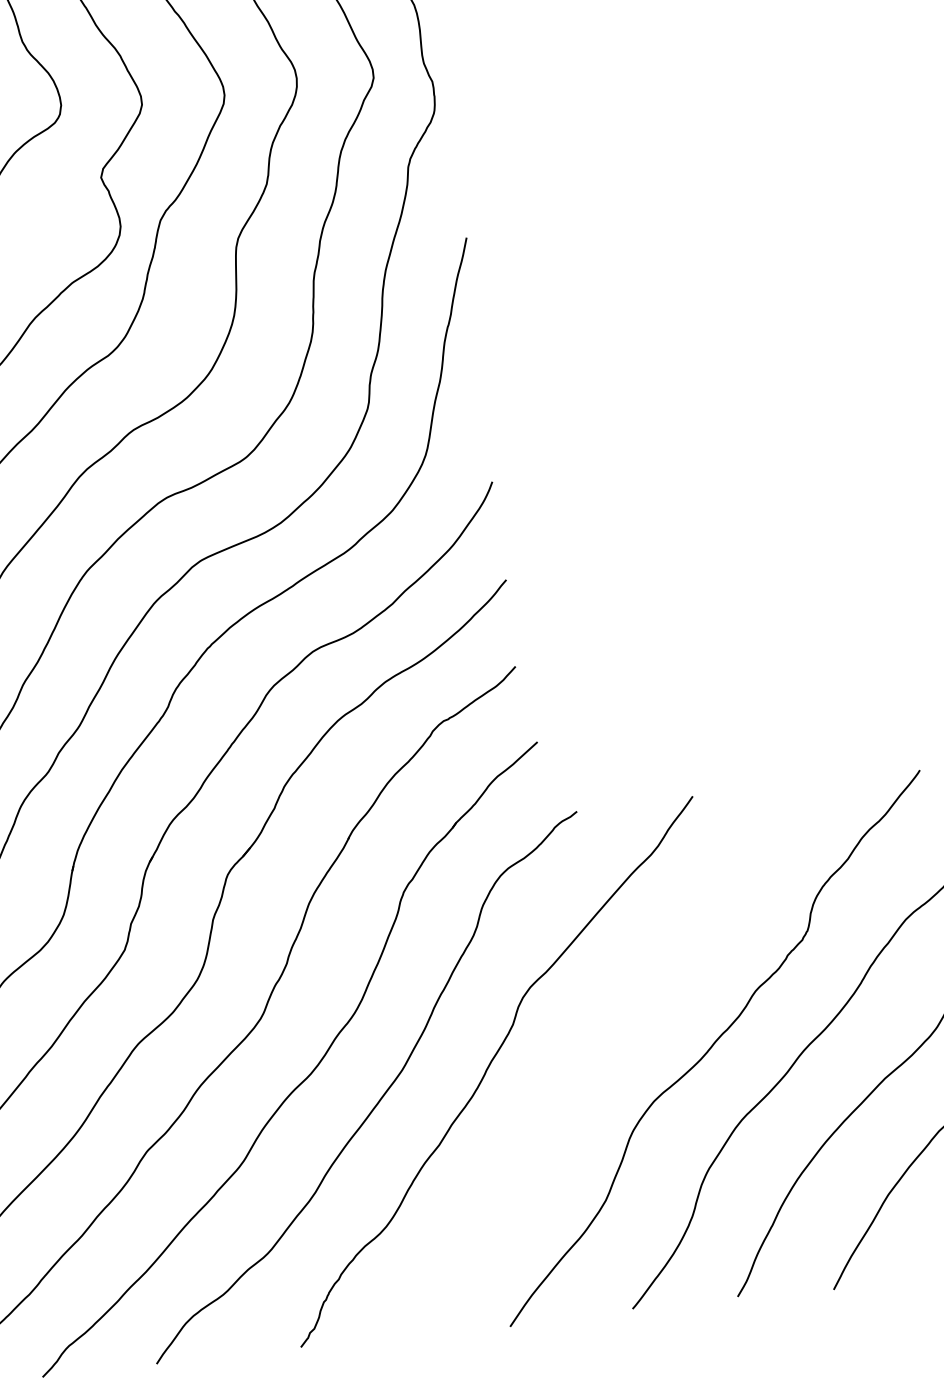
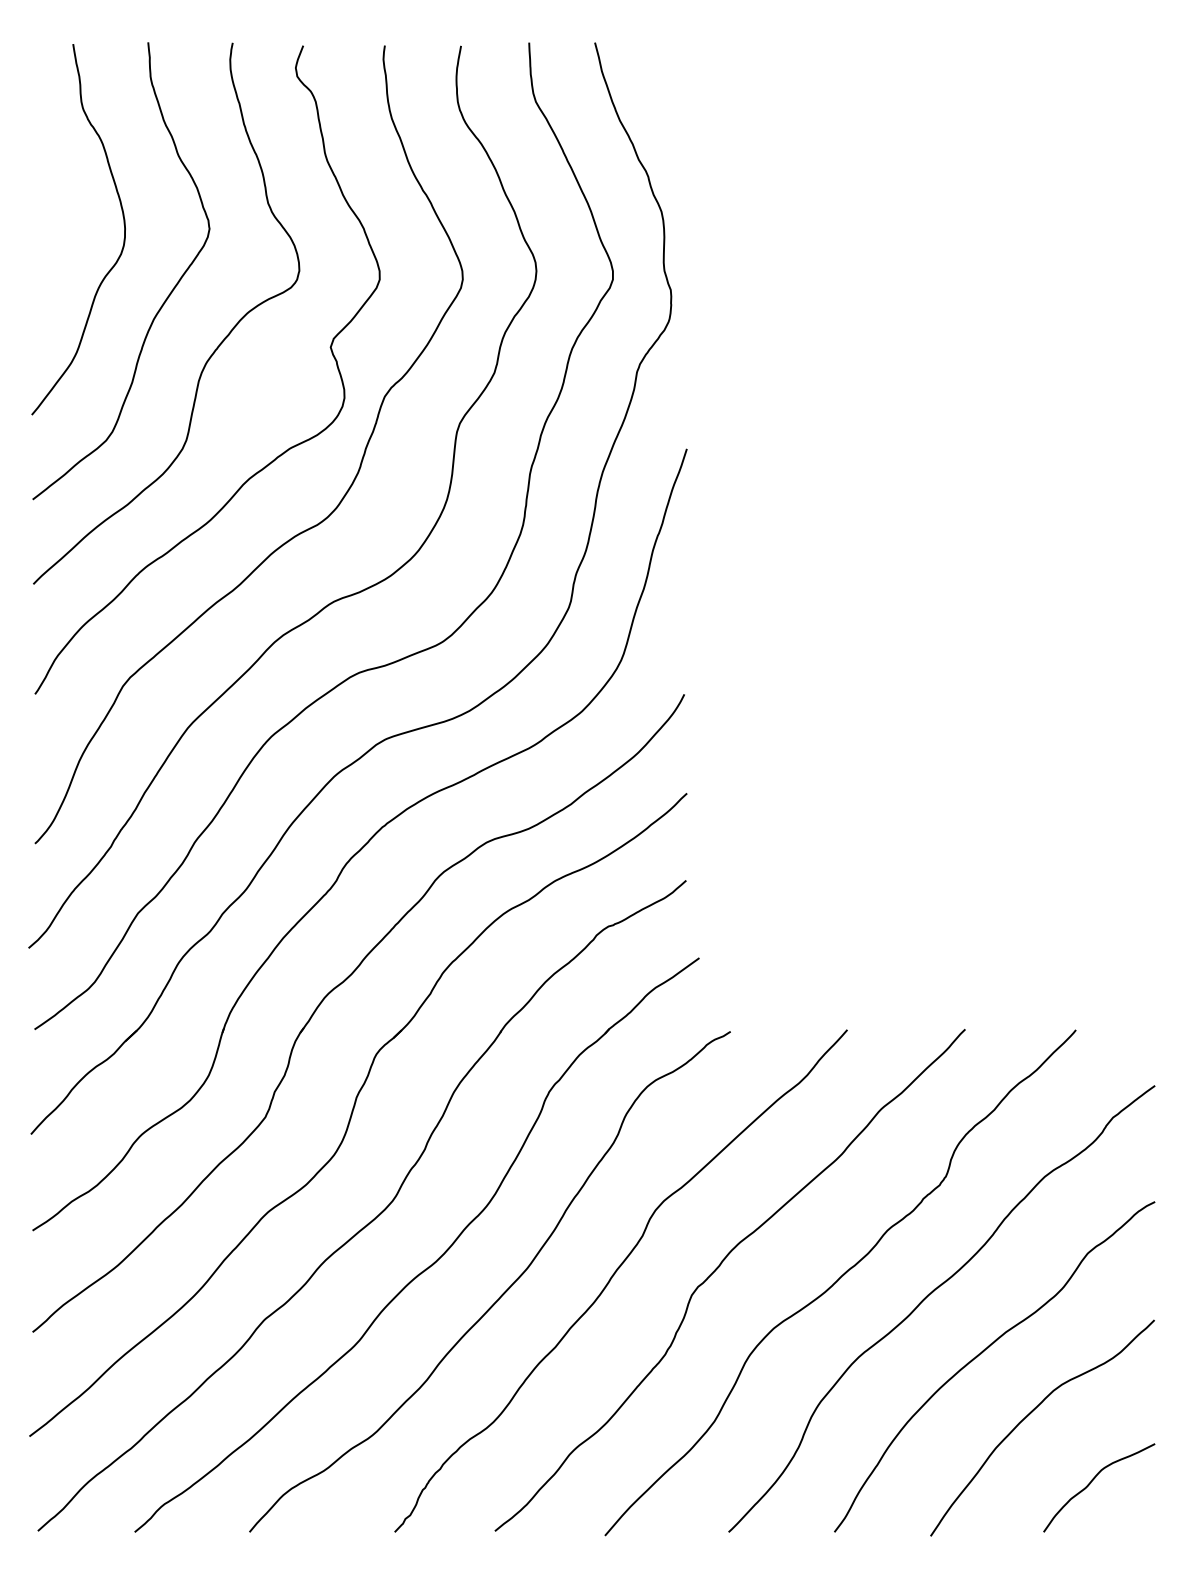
curve: (592, 1048) -> (718, 1268), added

